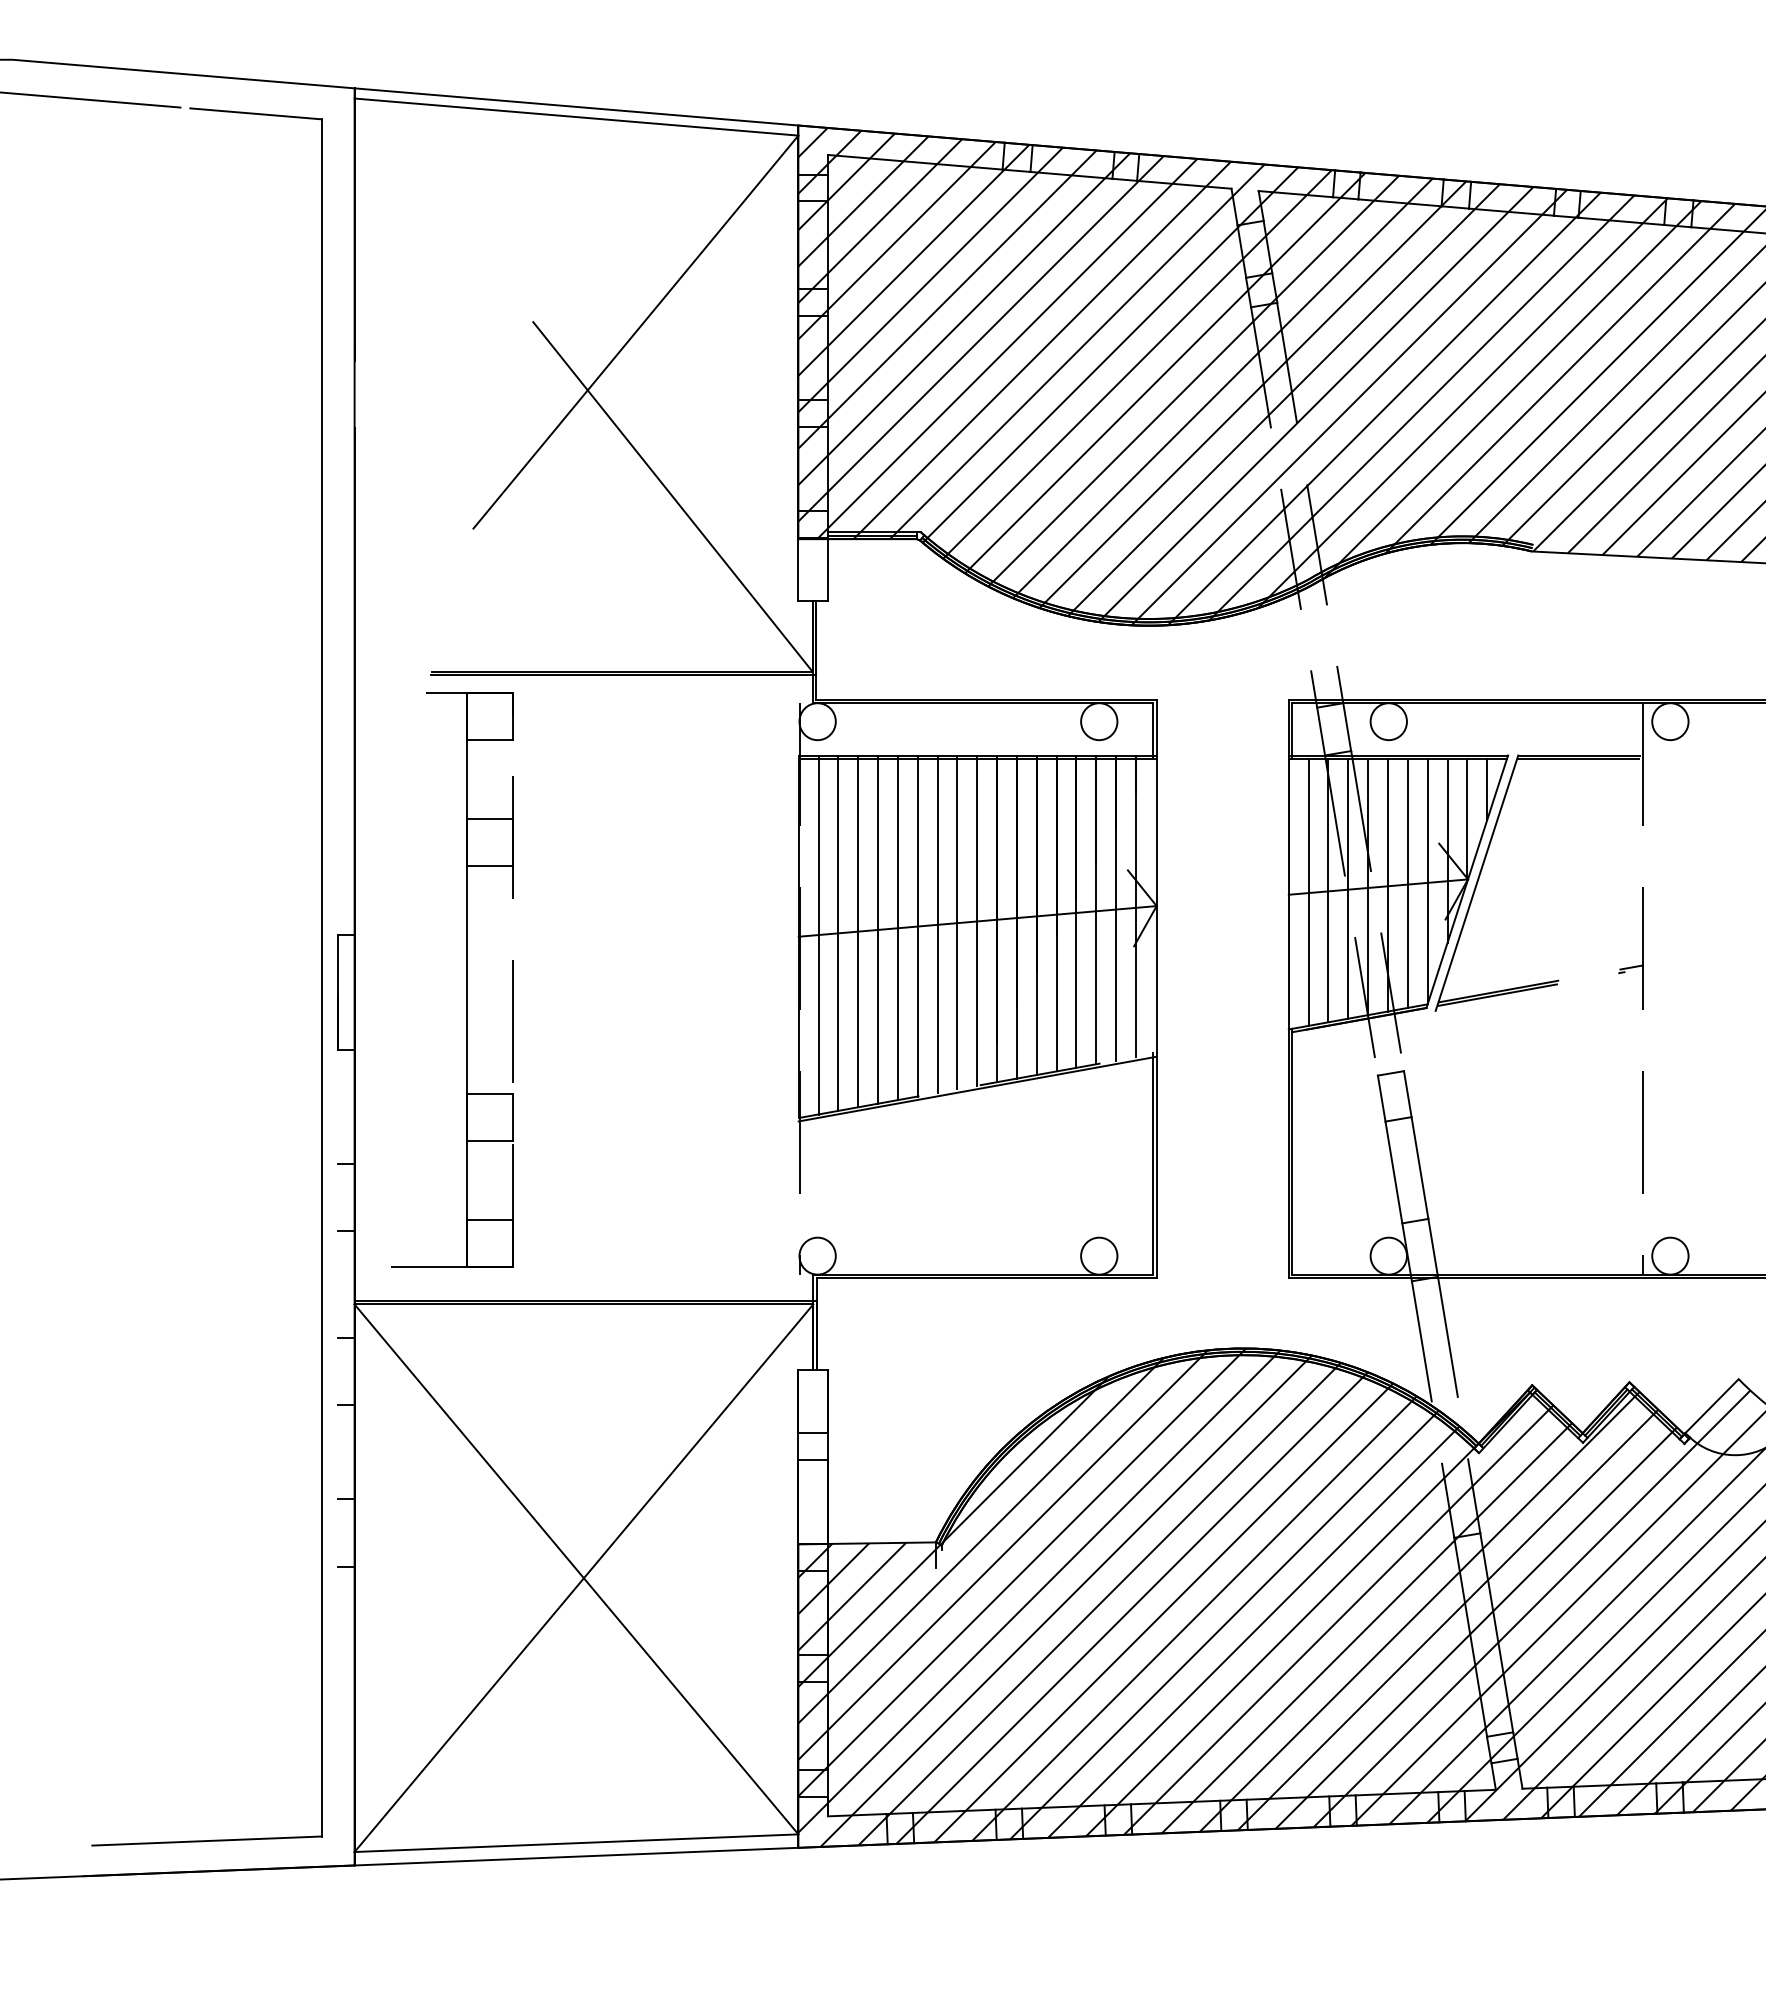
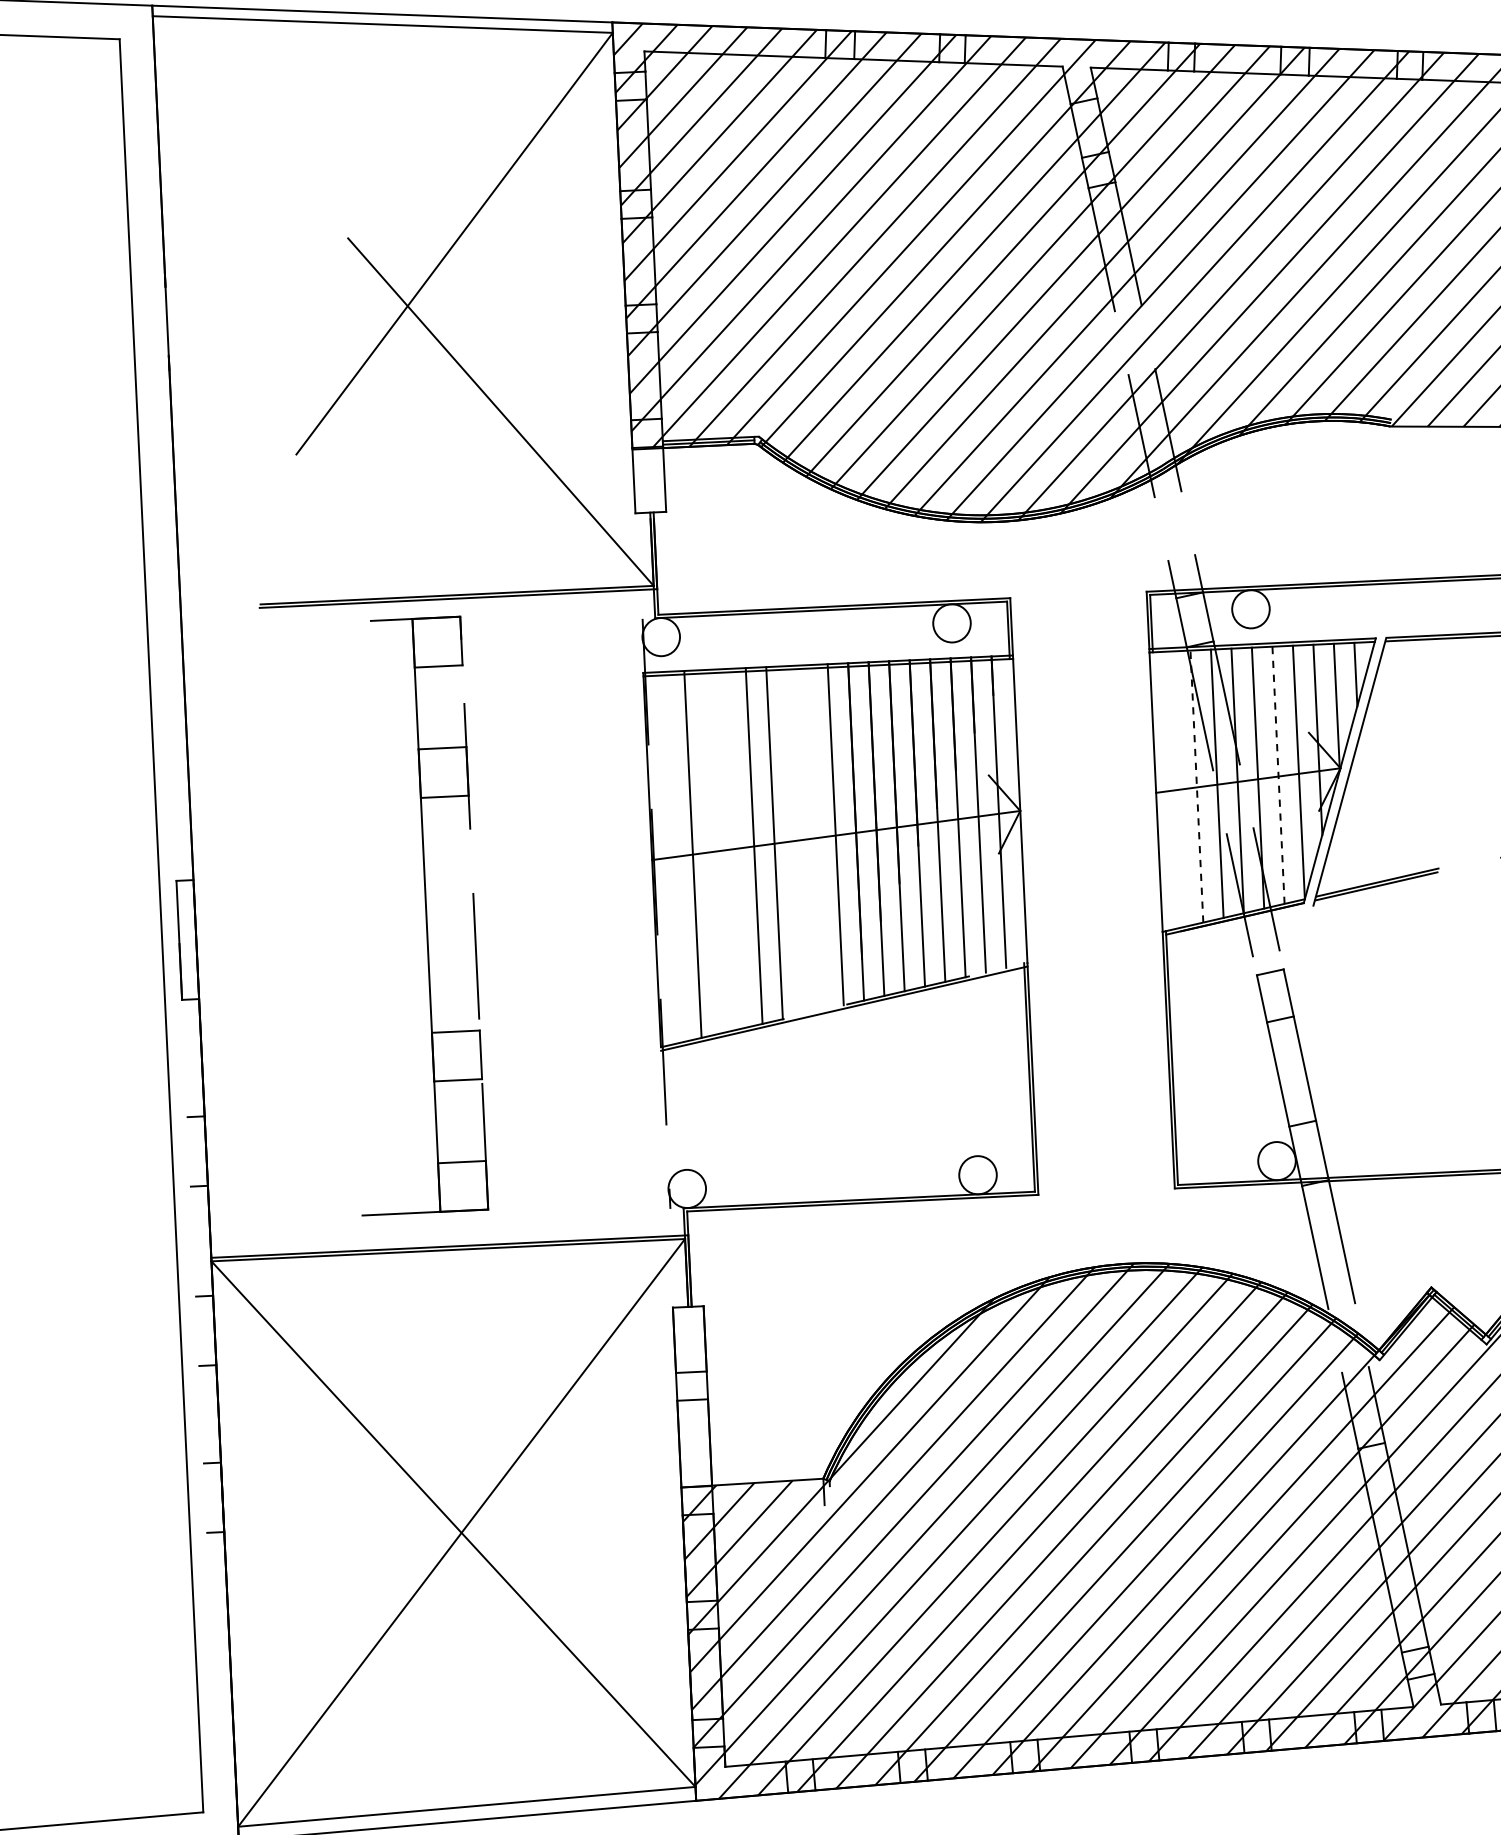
line: (1407, 883) -> (1278, 775), solid -> dashed
line: (1328, 890) -> (1196, 786), solid -> dashed
line: (1308, 891) -> (1176, 788), removed
line: (957, 922) -> (815, 837), removed
line: (937, 923) -> (794, 839), removed
line: (878, 929) -> (734, 848), removed
line: (858, 931) -> (713, 851), removed
line: (818, 934) -> (672, 856), removed
part: (466, 979) -> (425, 914), moved

